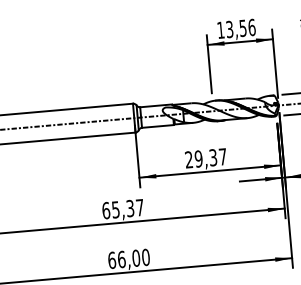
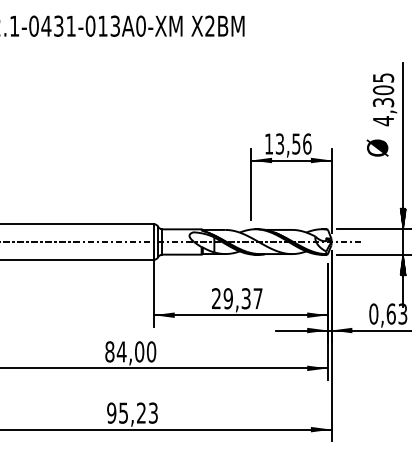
text: (122, 208) -> (130, 351), 65,37 -> 84,00
text: (128, 258) -> (132, 412), 66,00 -> 95,23

